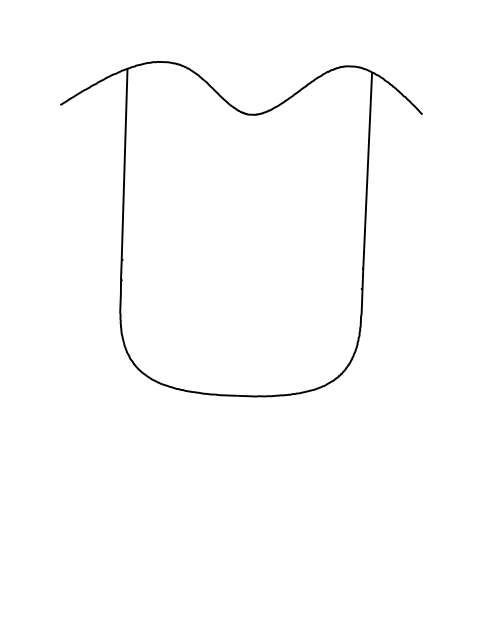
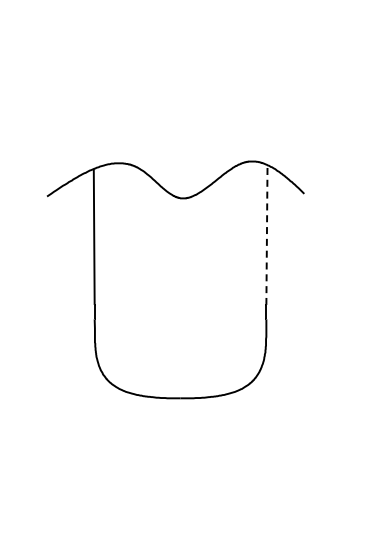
line: (367, 171) -> (266, 235), solid -> dashed

